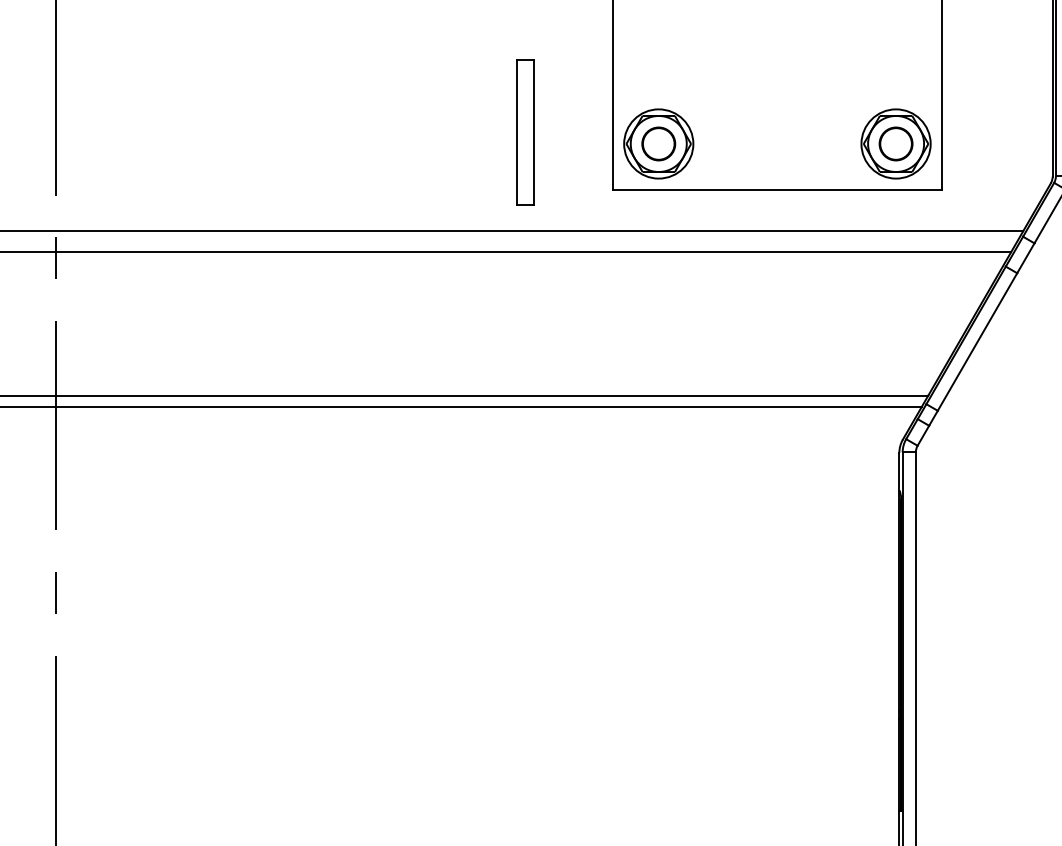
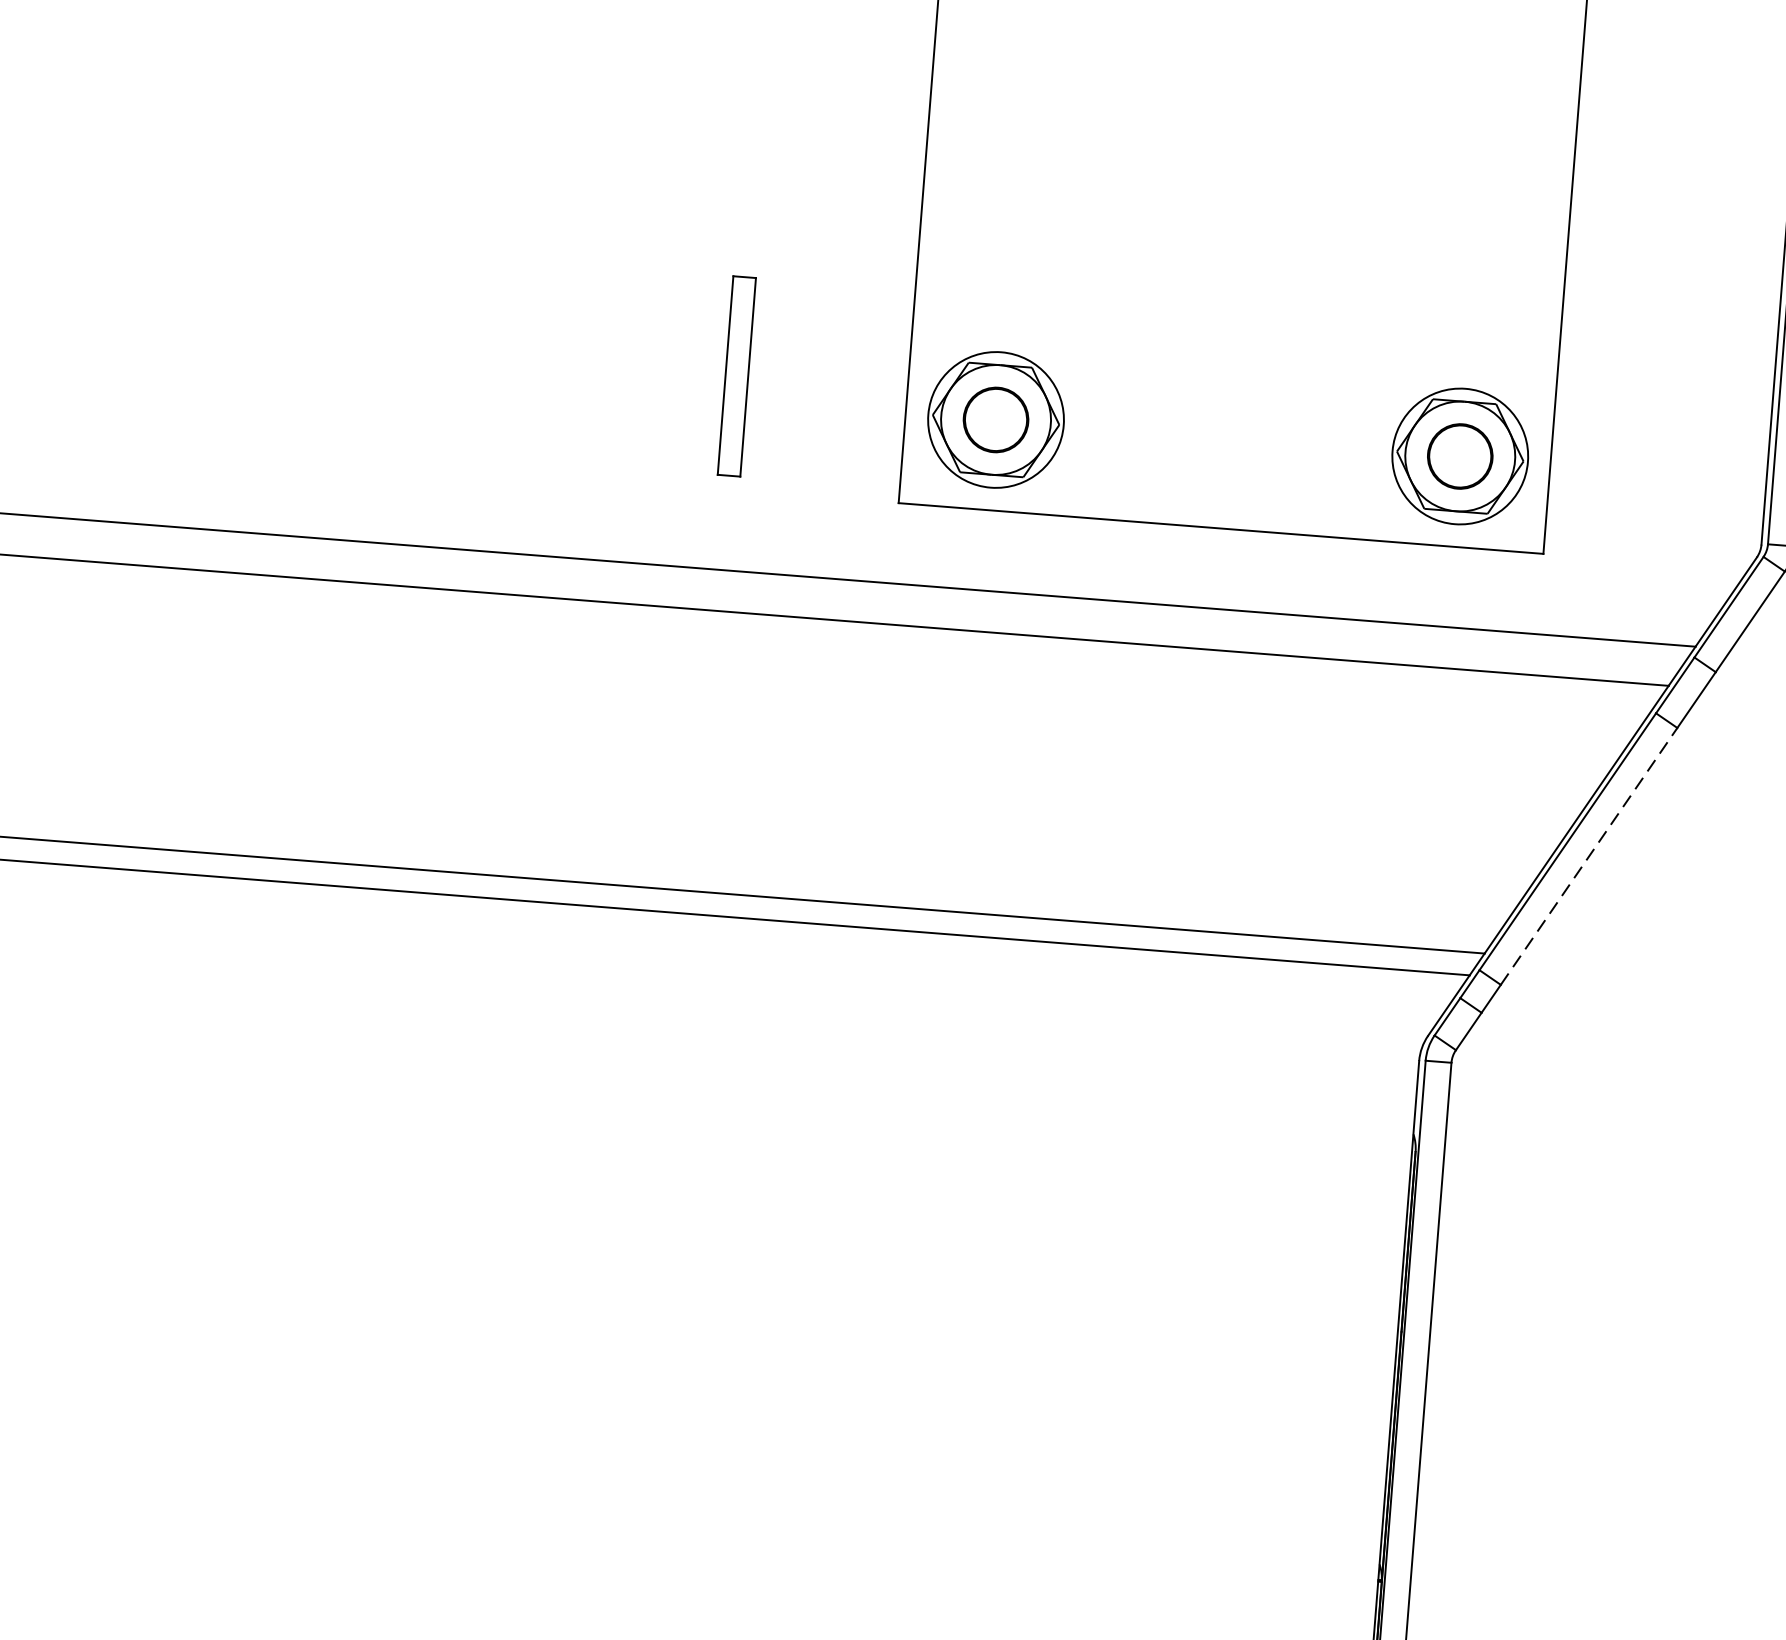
part: (525, 132) -> (737, 376), size x0.7
line: (977, 341) -> (1589, 855), solid -> dashed

